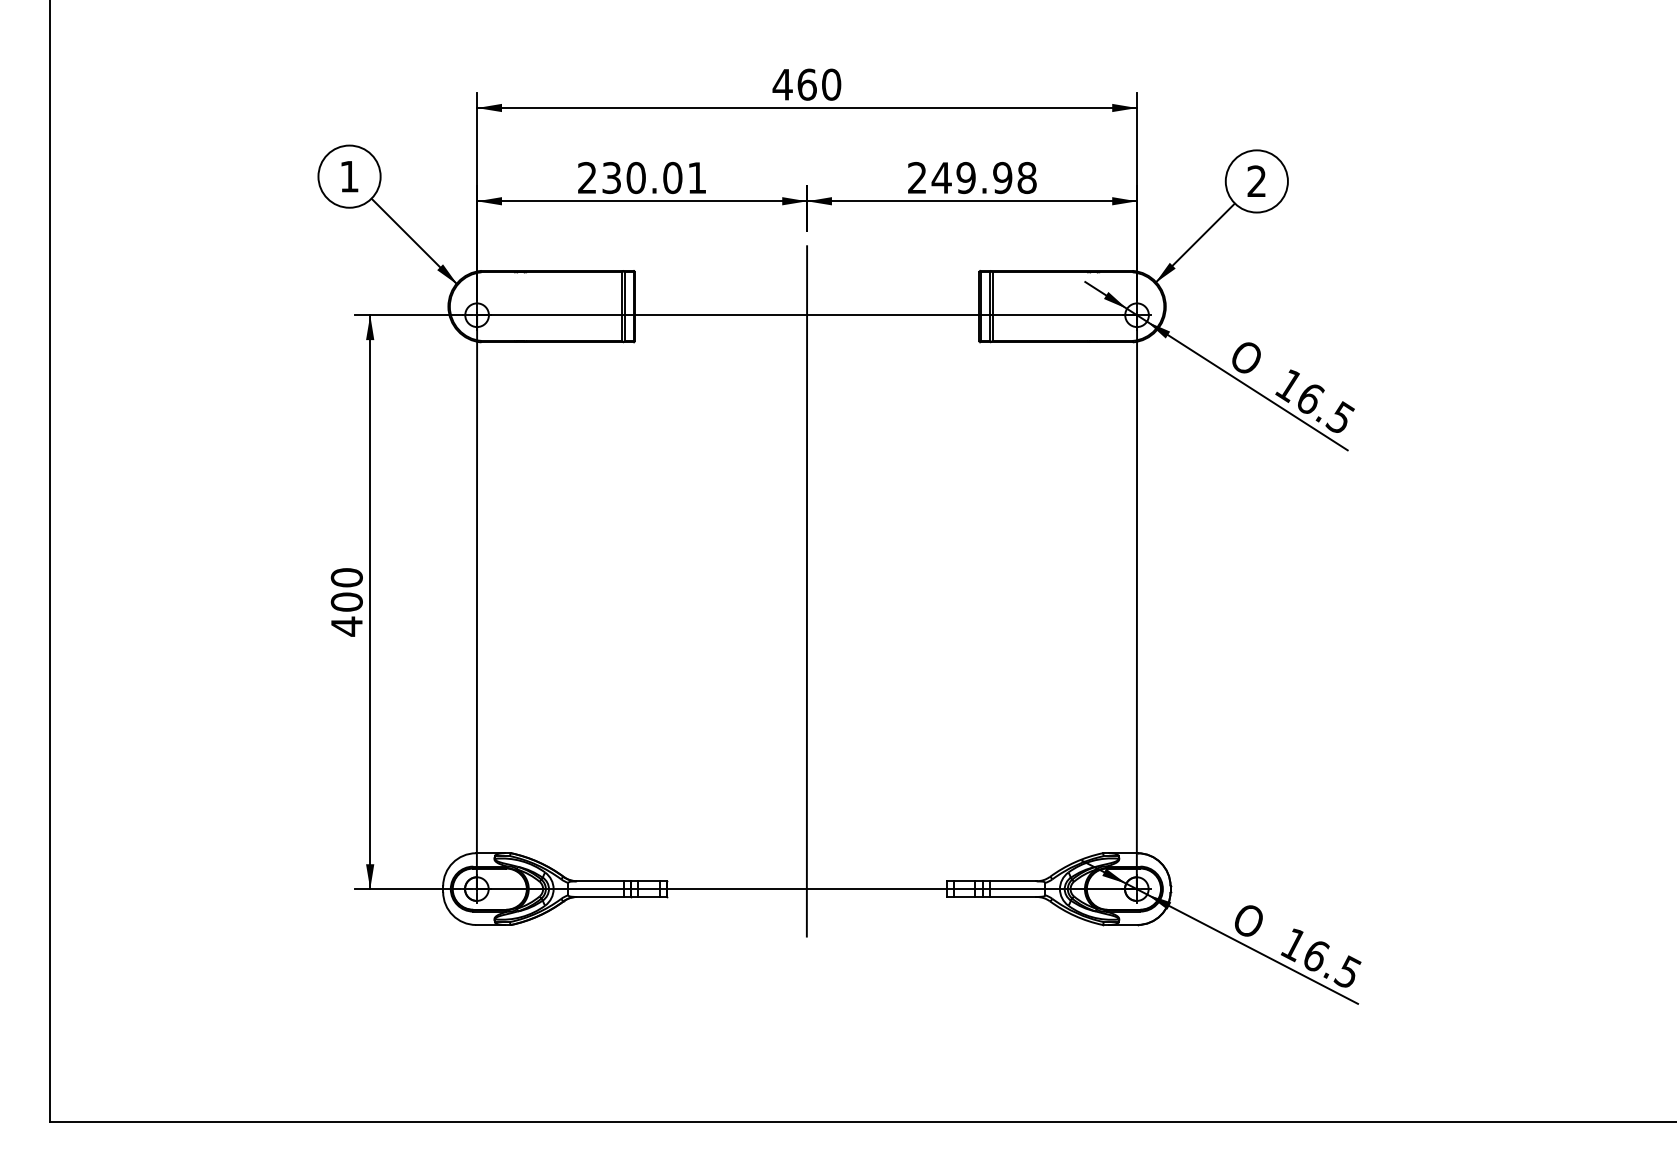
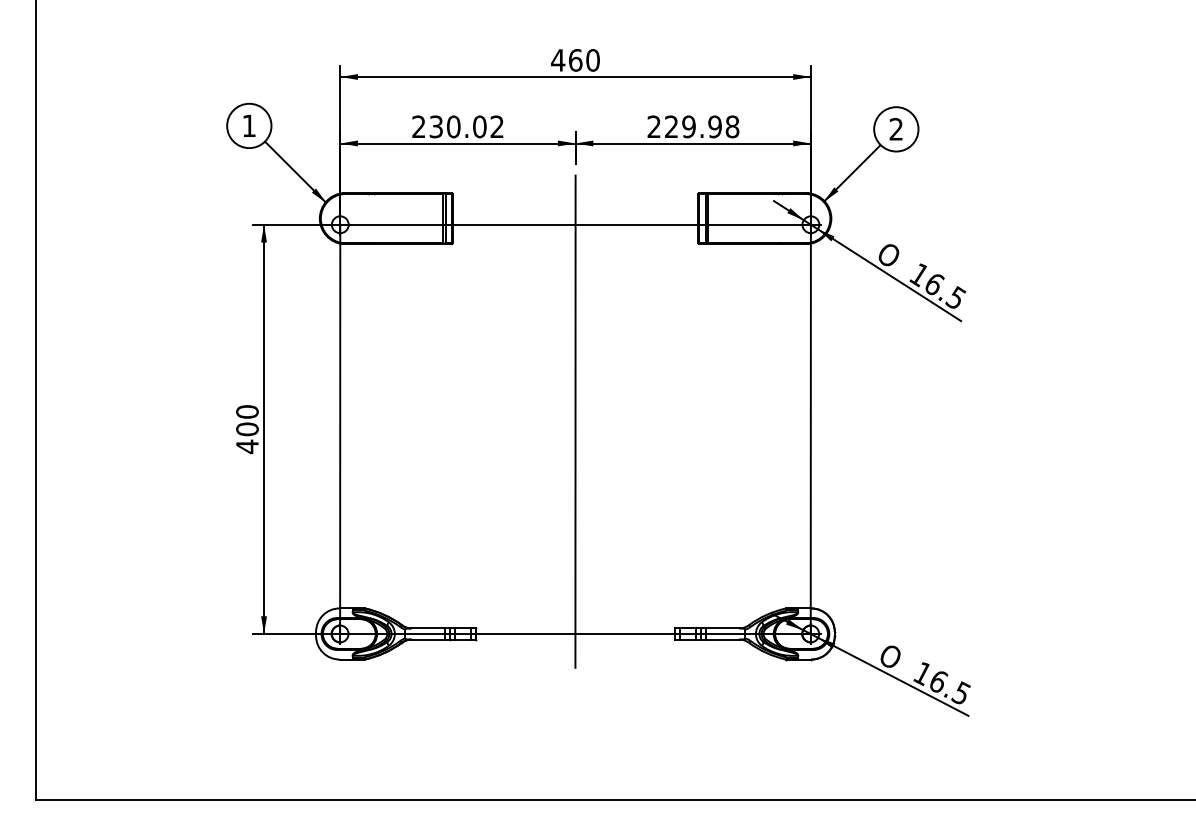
text: (696, 177) -> (496, 126), 230.01 -> 230.02
text: (941, 177) -> (671, 126), 249.98 -> 229.98

